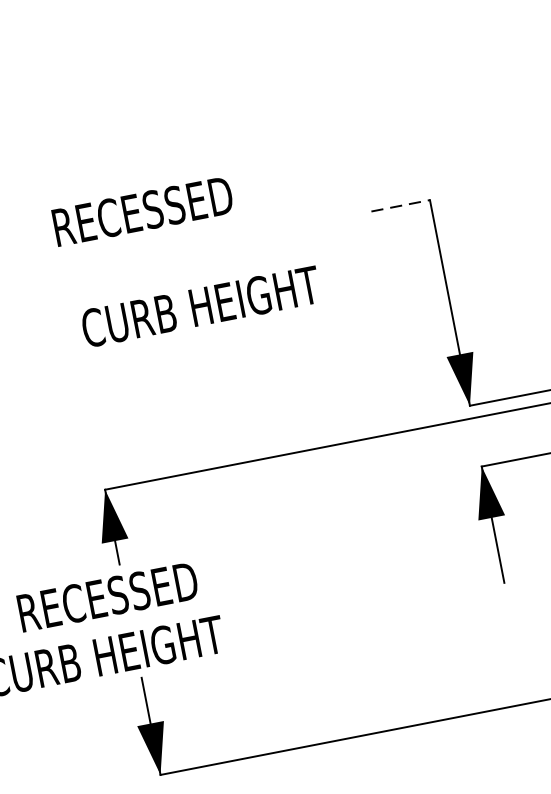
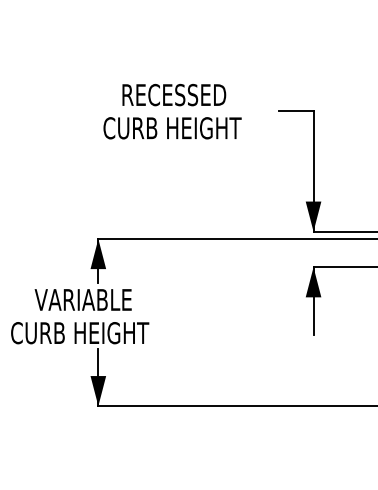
line: (401, 206) -> (296, 111), dashed -> solid
text: (143, 210) -> (174, 94), moved
text: (200, 307) -> (172, 128), moved
text: (106, 596) -> (87, 299), RECESSED -> VARIABLE

